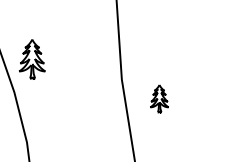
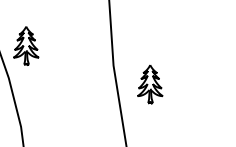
part: (159, 98) -> (150, 84), size x1.43

